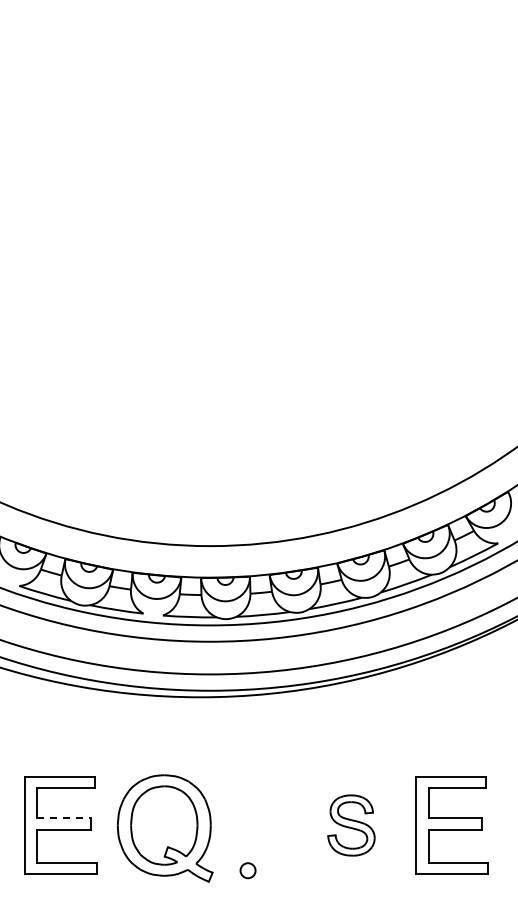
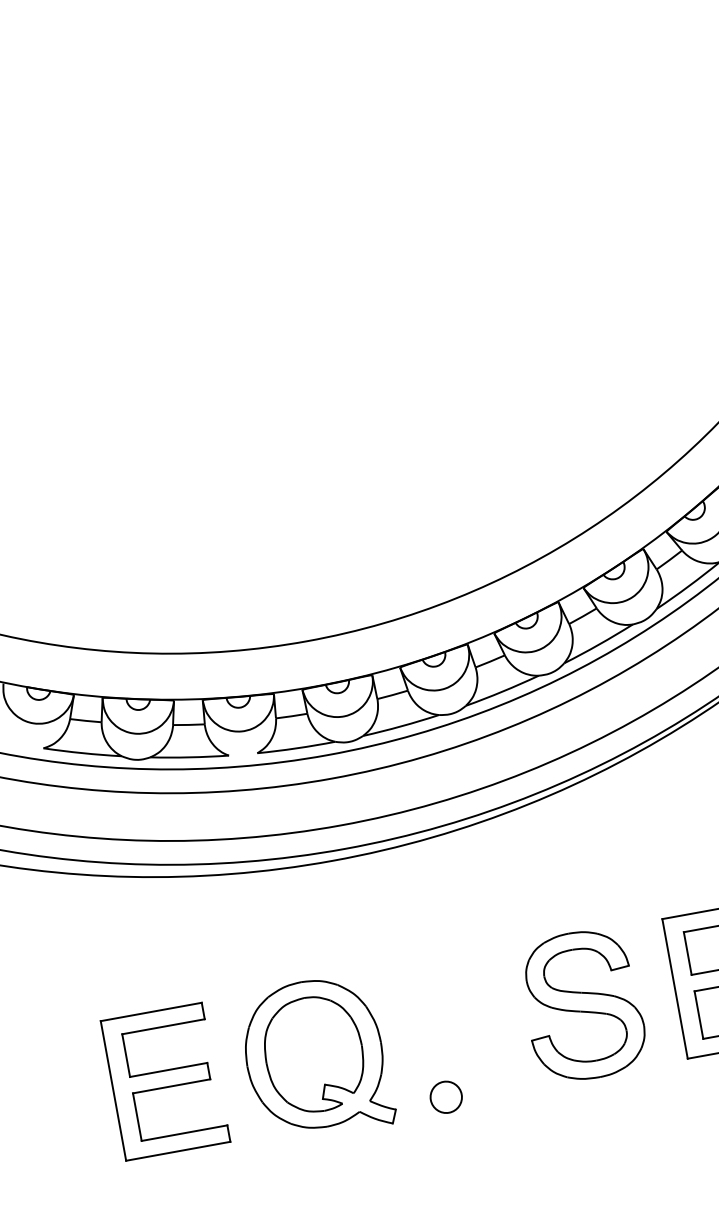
line: (64, 818) -> (169, 1070), dashed -> solid
part: (351, 825) -> (582, 1005), size x1.67
circle: (247, 870) -> (445, 1097), size x1.43

